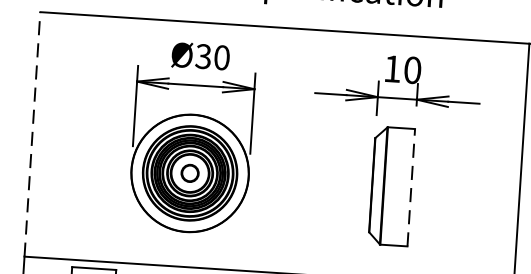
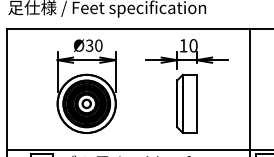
line: (32, 134) -> (7, 89), dashed -> solid
line: (411, 186) -> (196, 103), dashed -> solid

